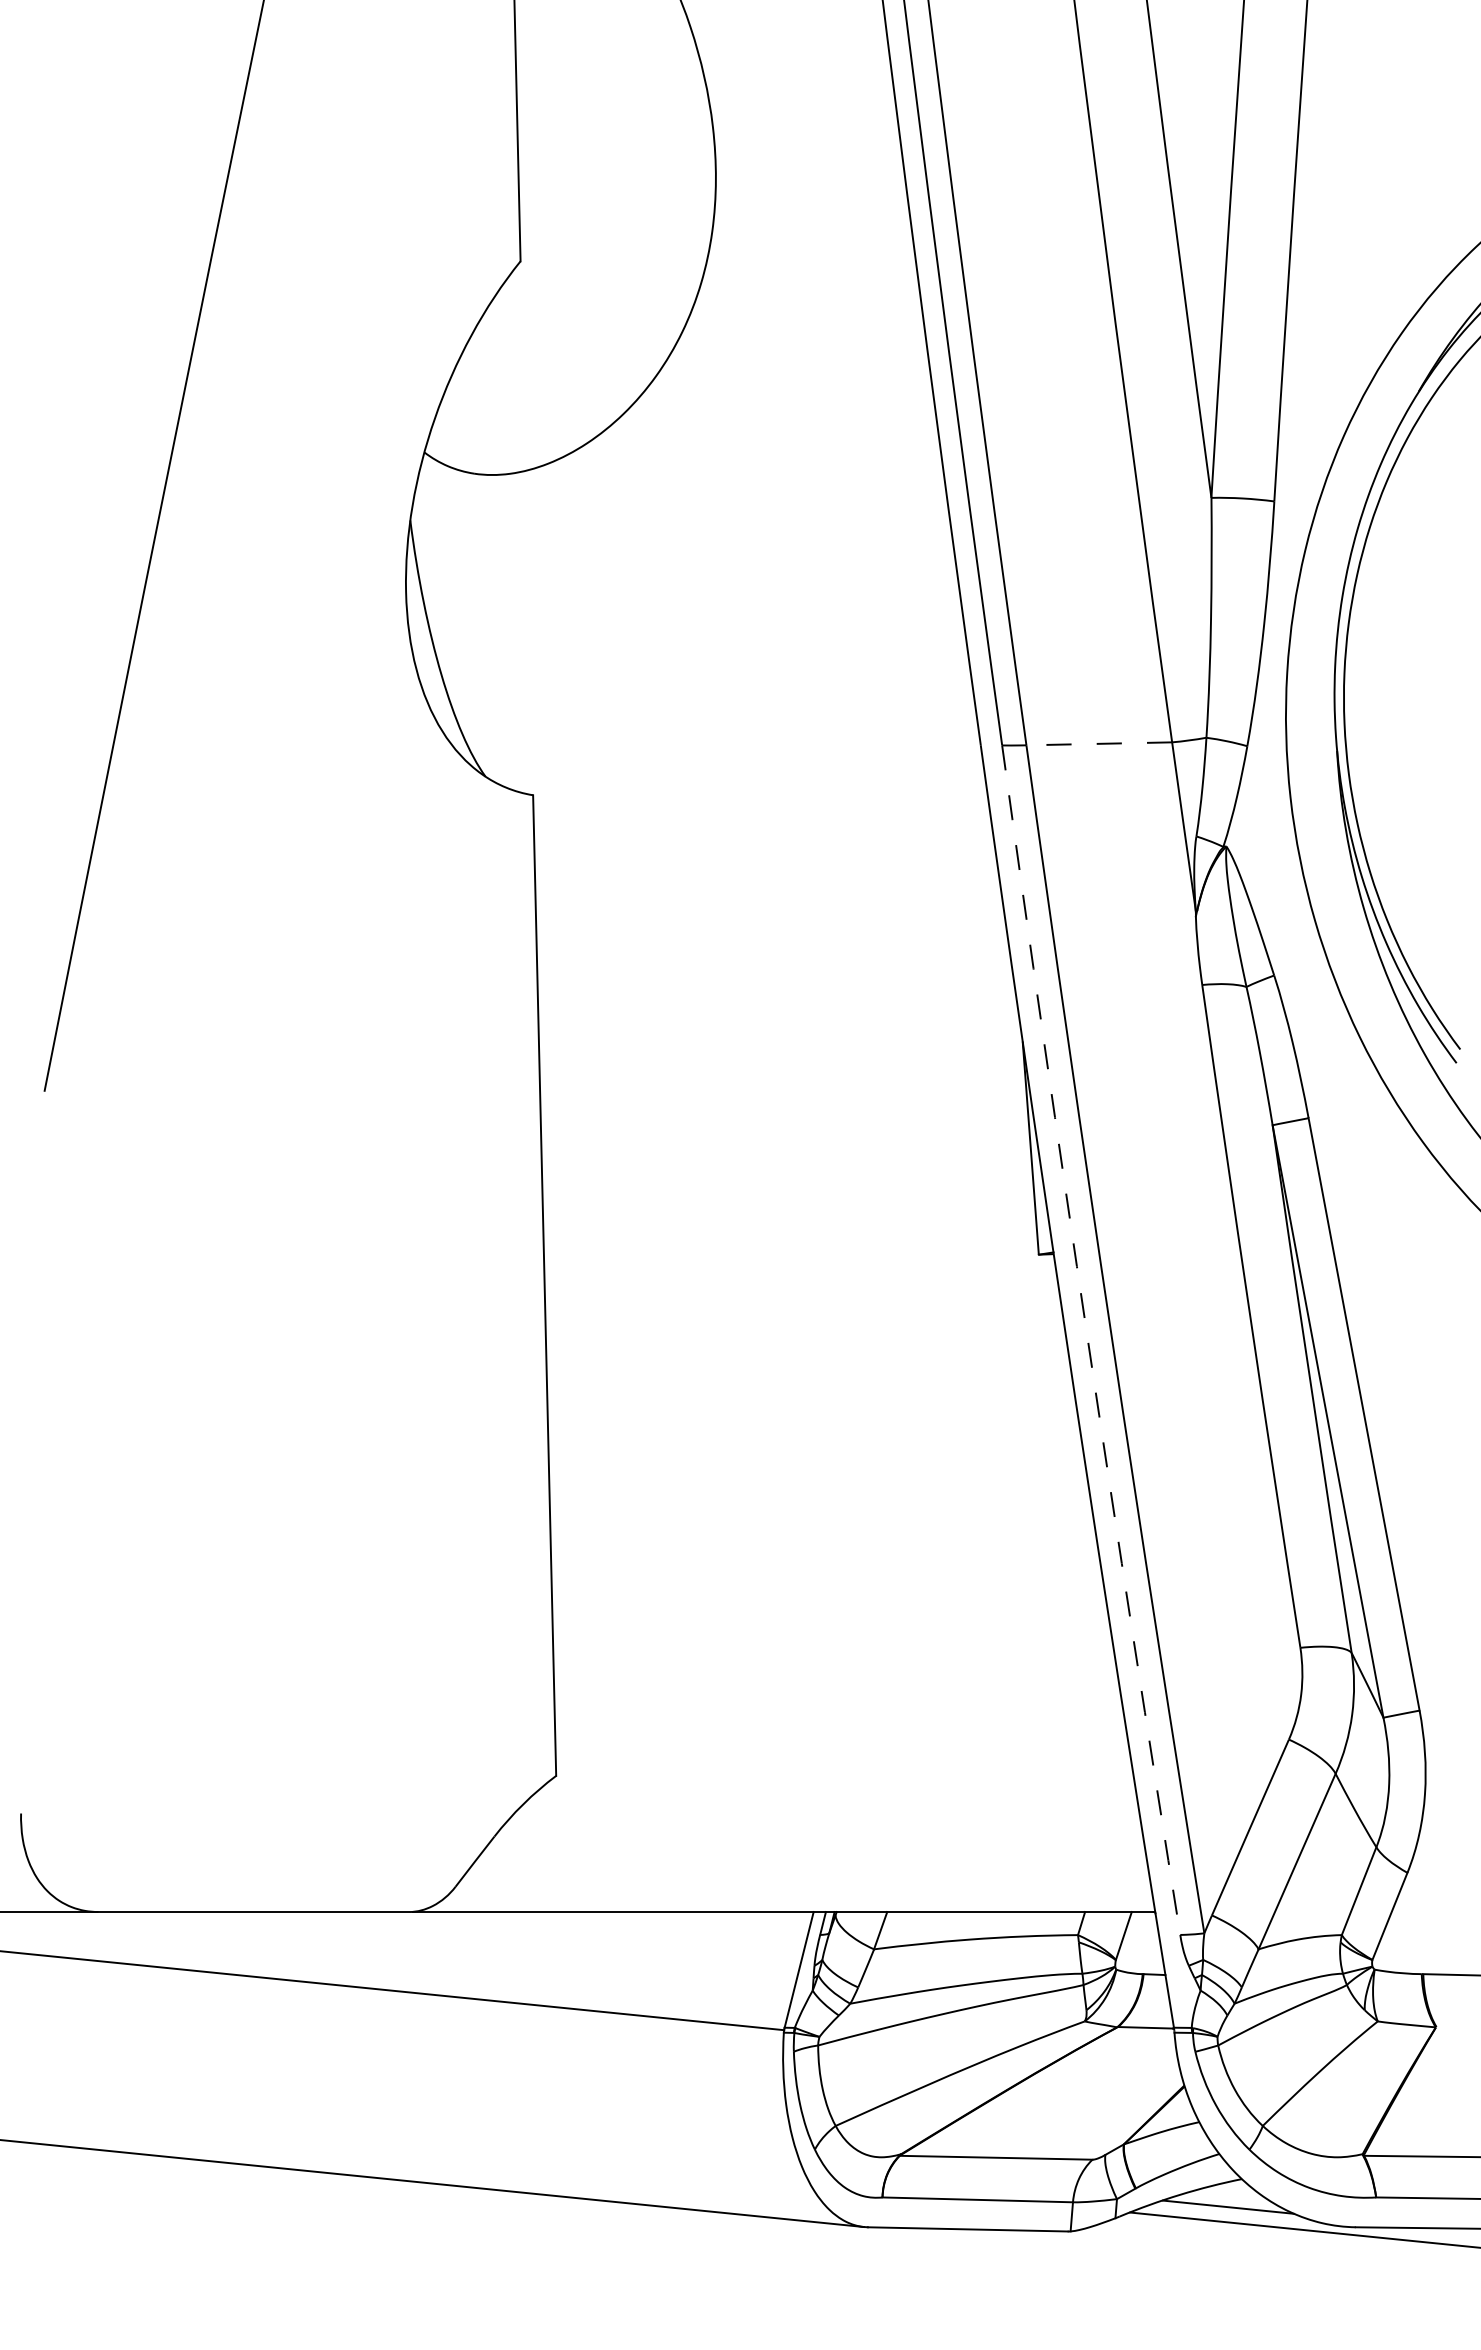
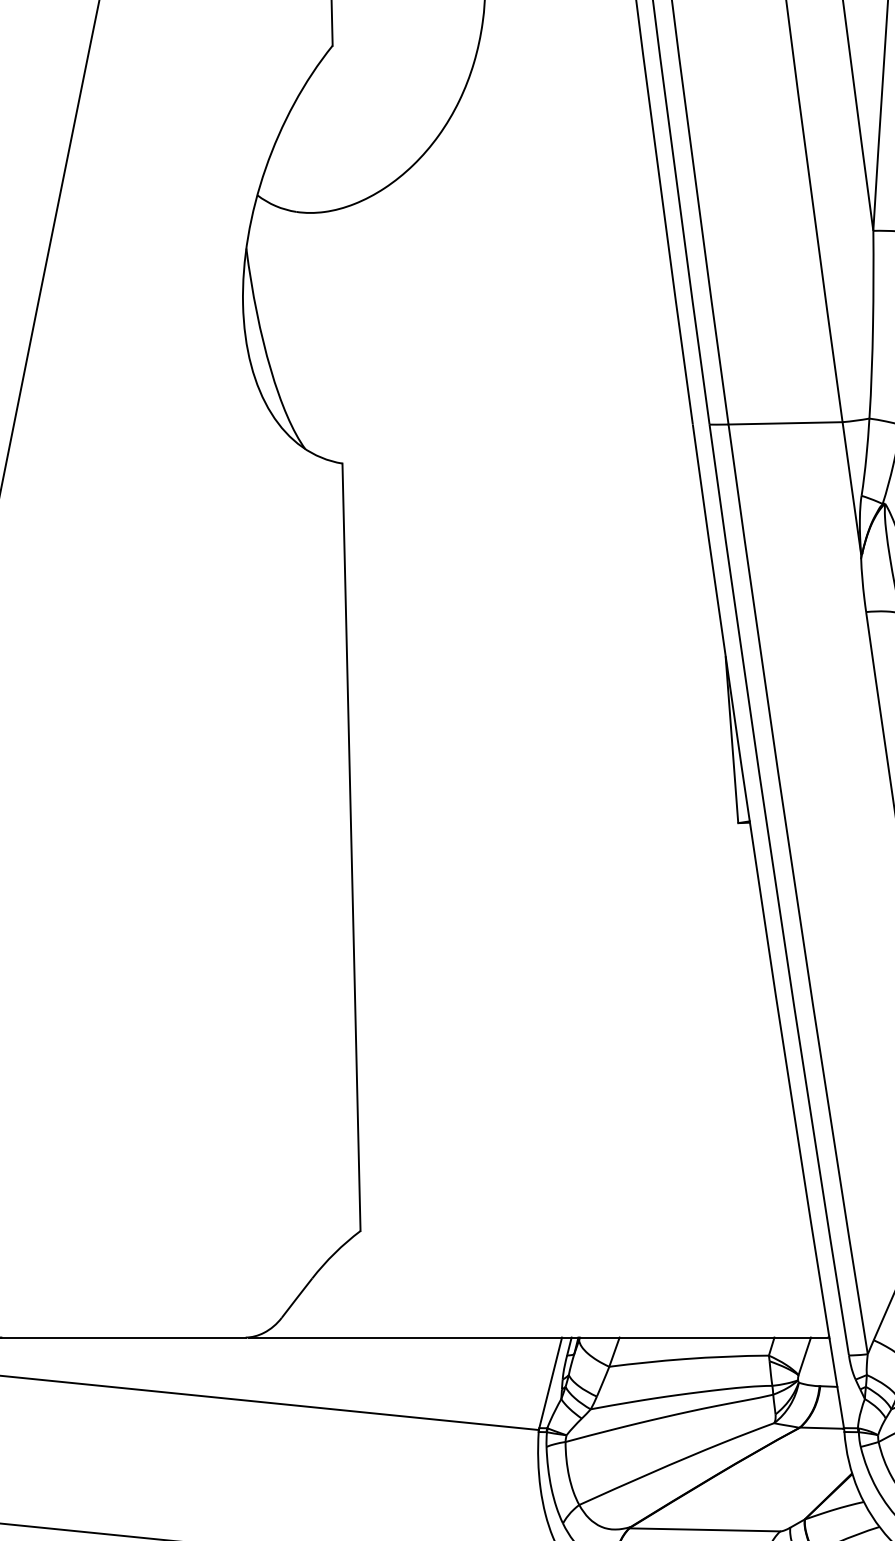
line: (1099, 743) -> (785, 423), dashed -> solid
arc: (1087, 1340) -> (776, 890), dashed -> solid

